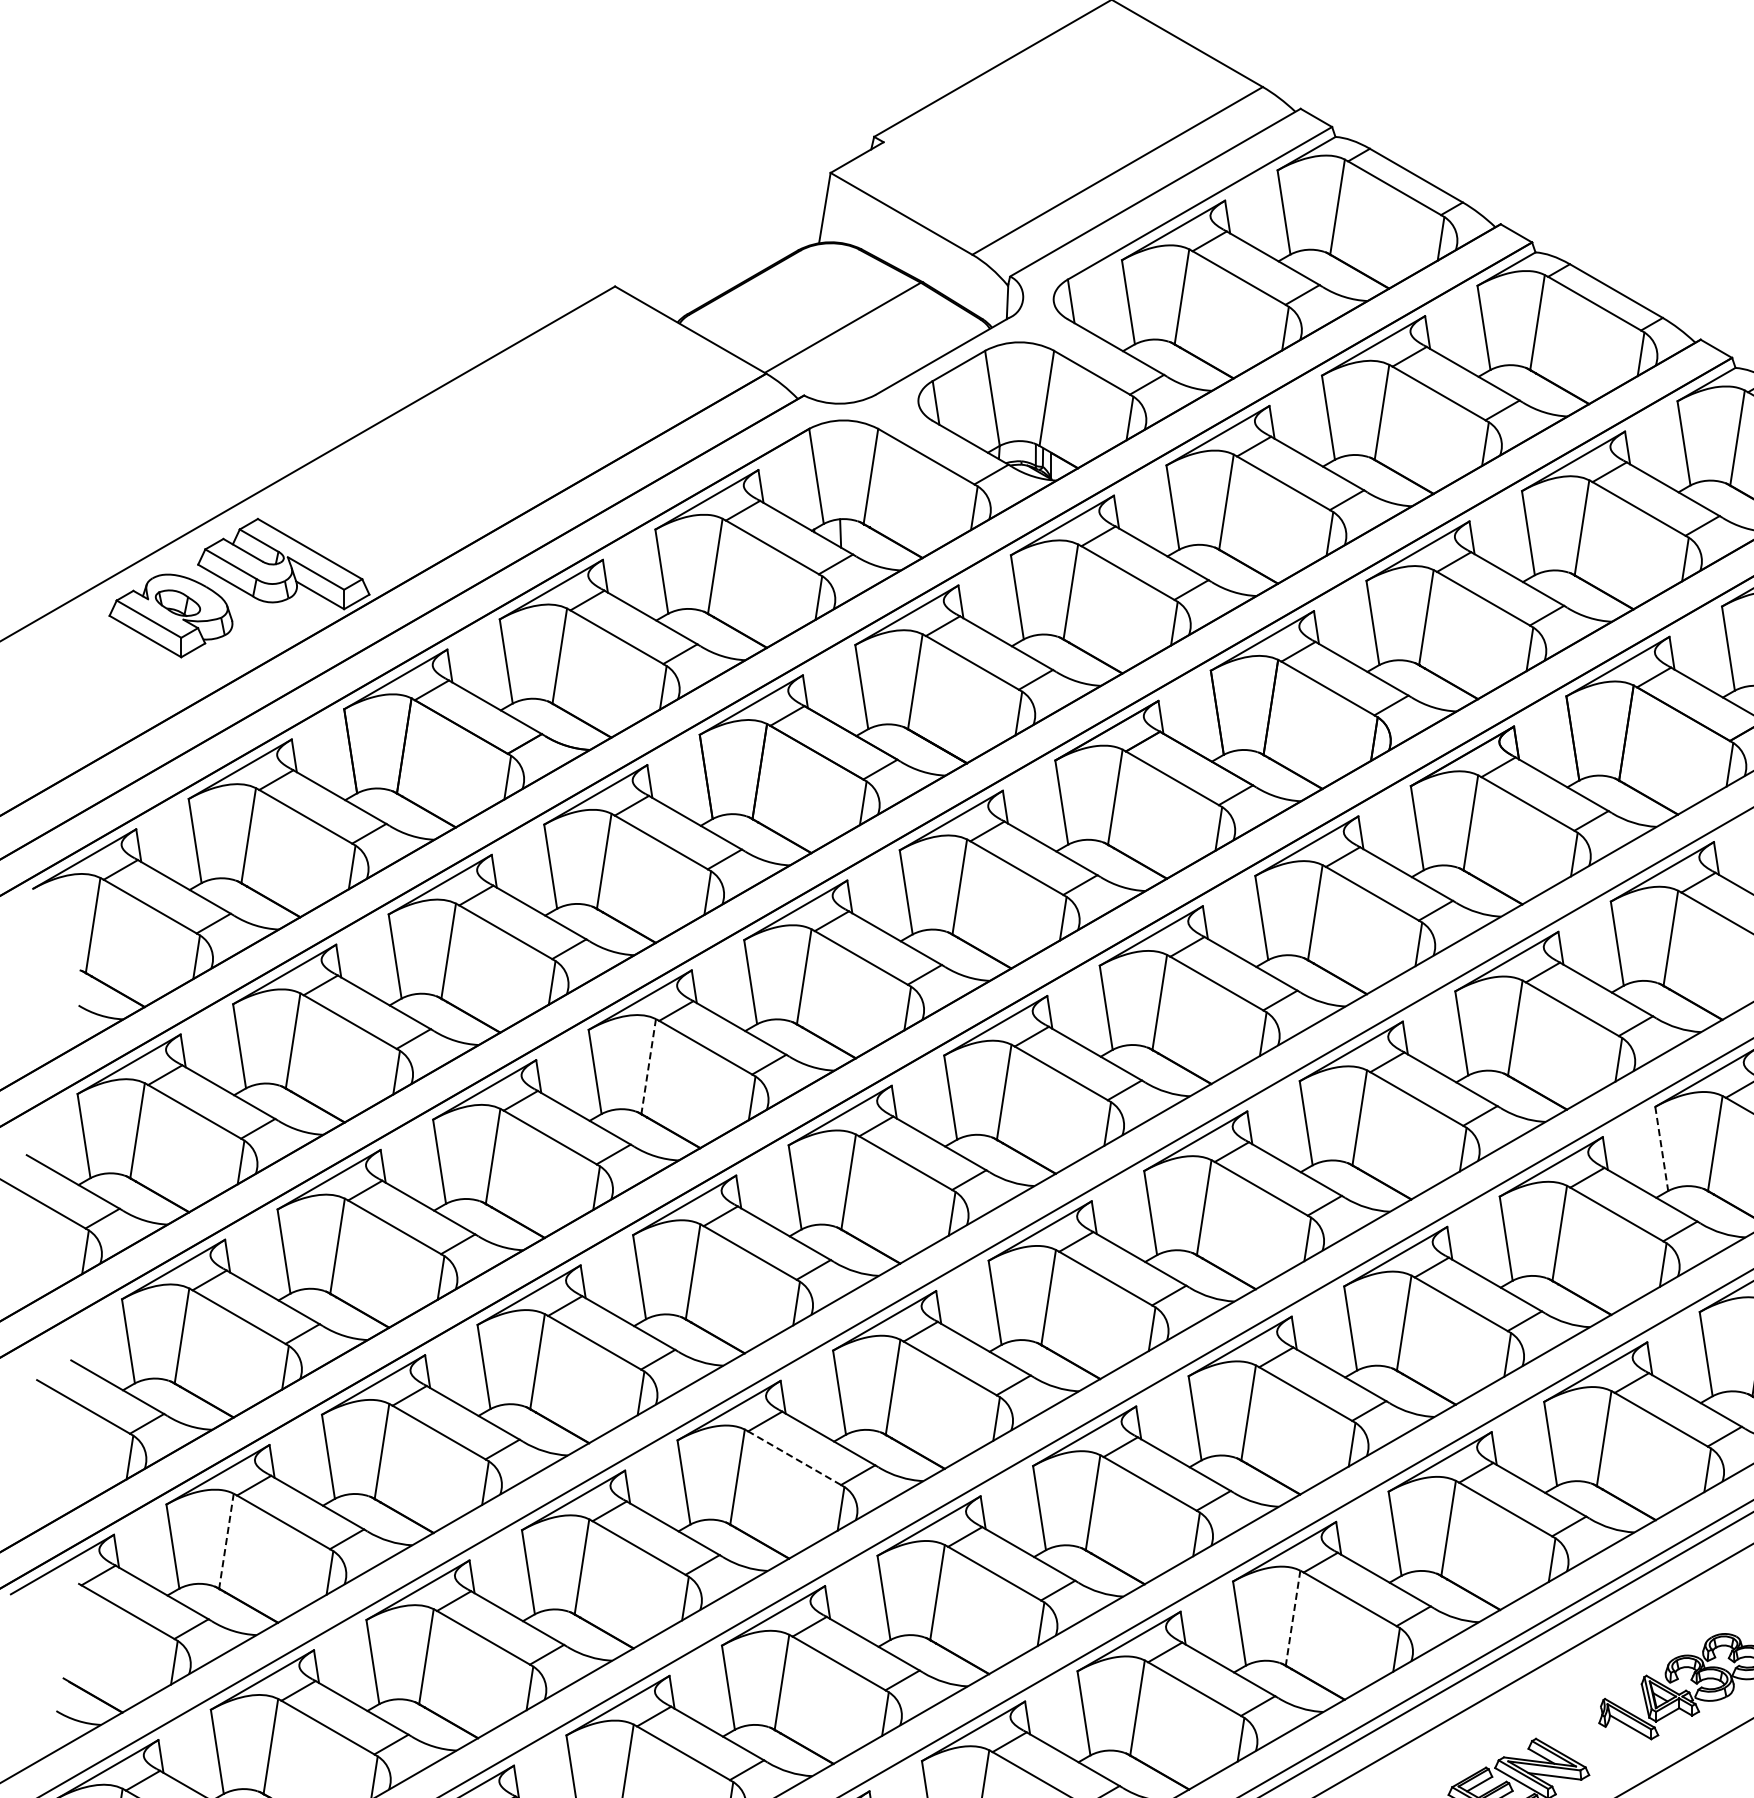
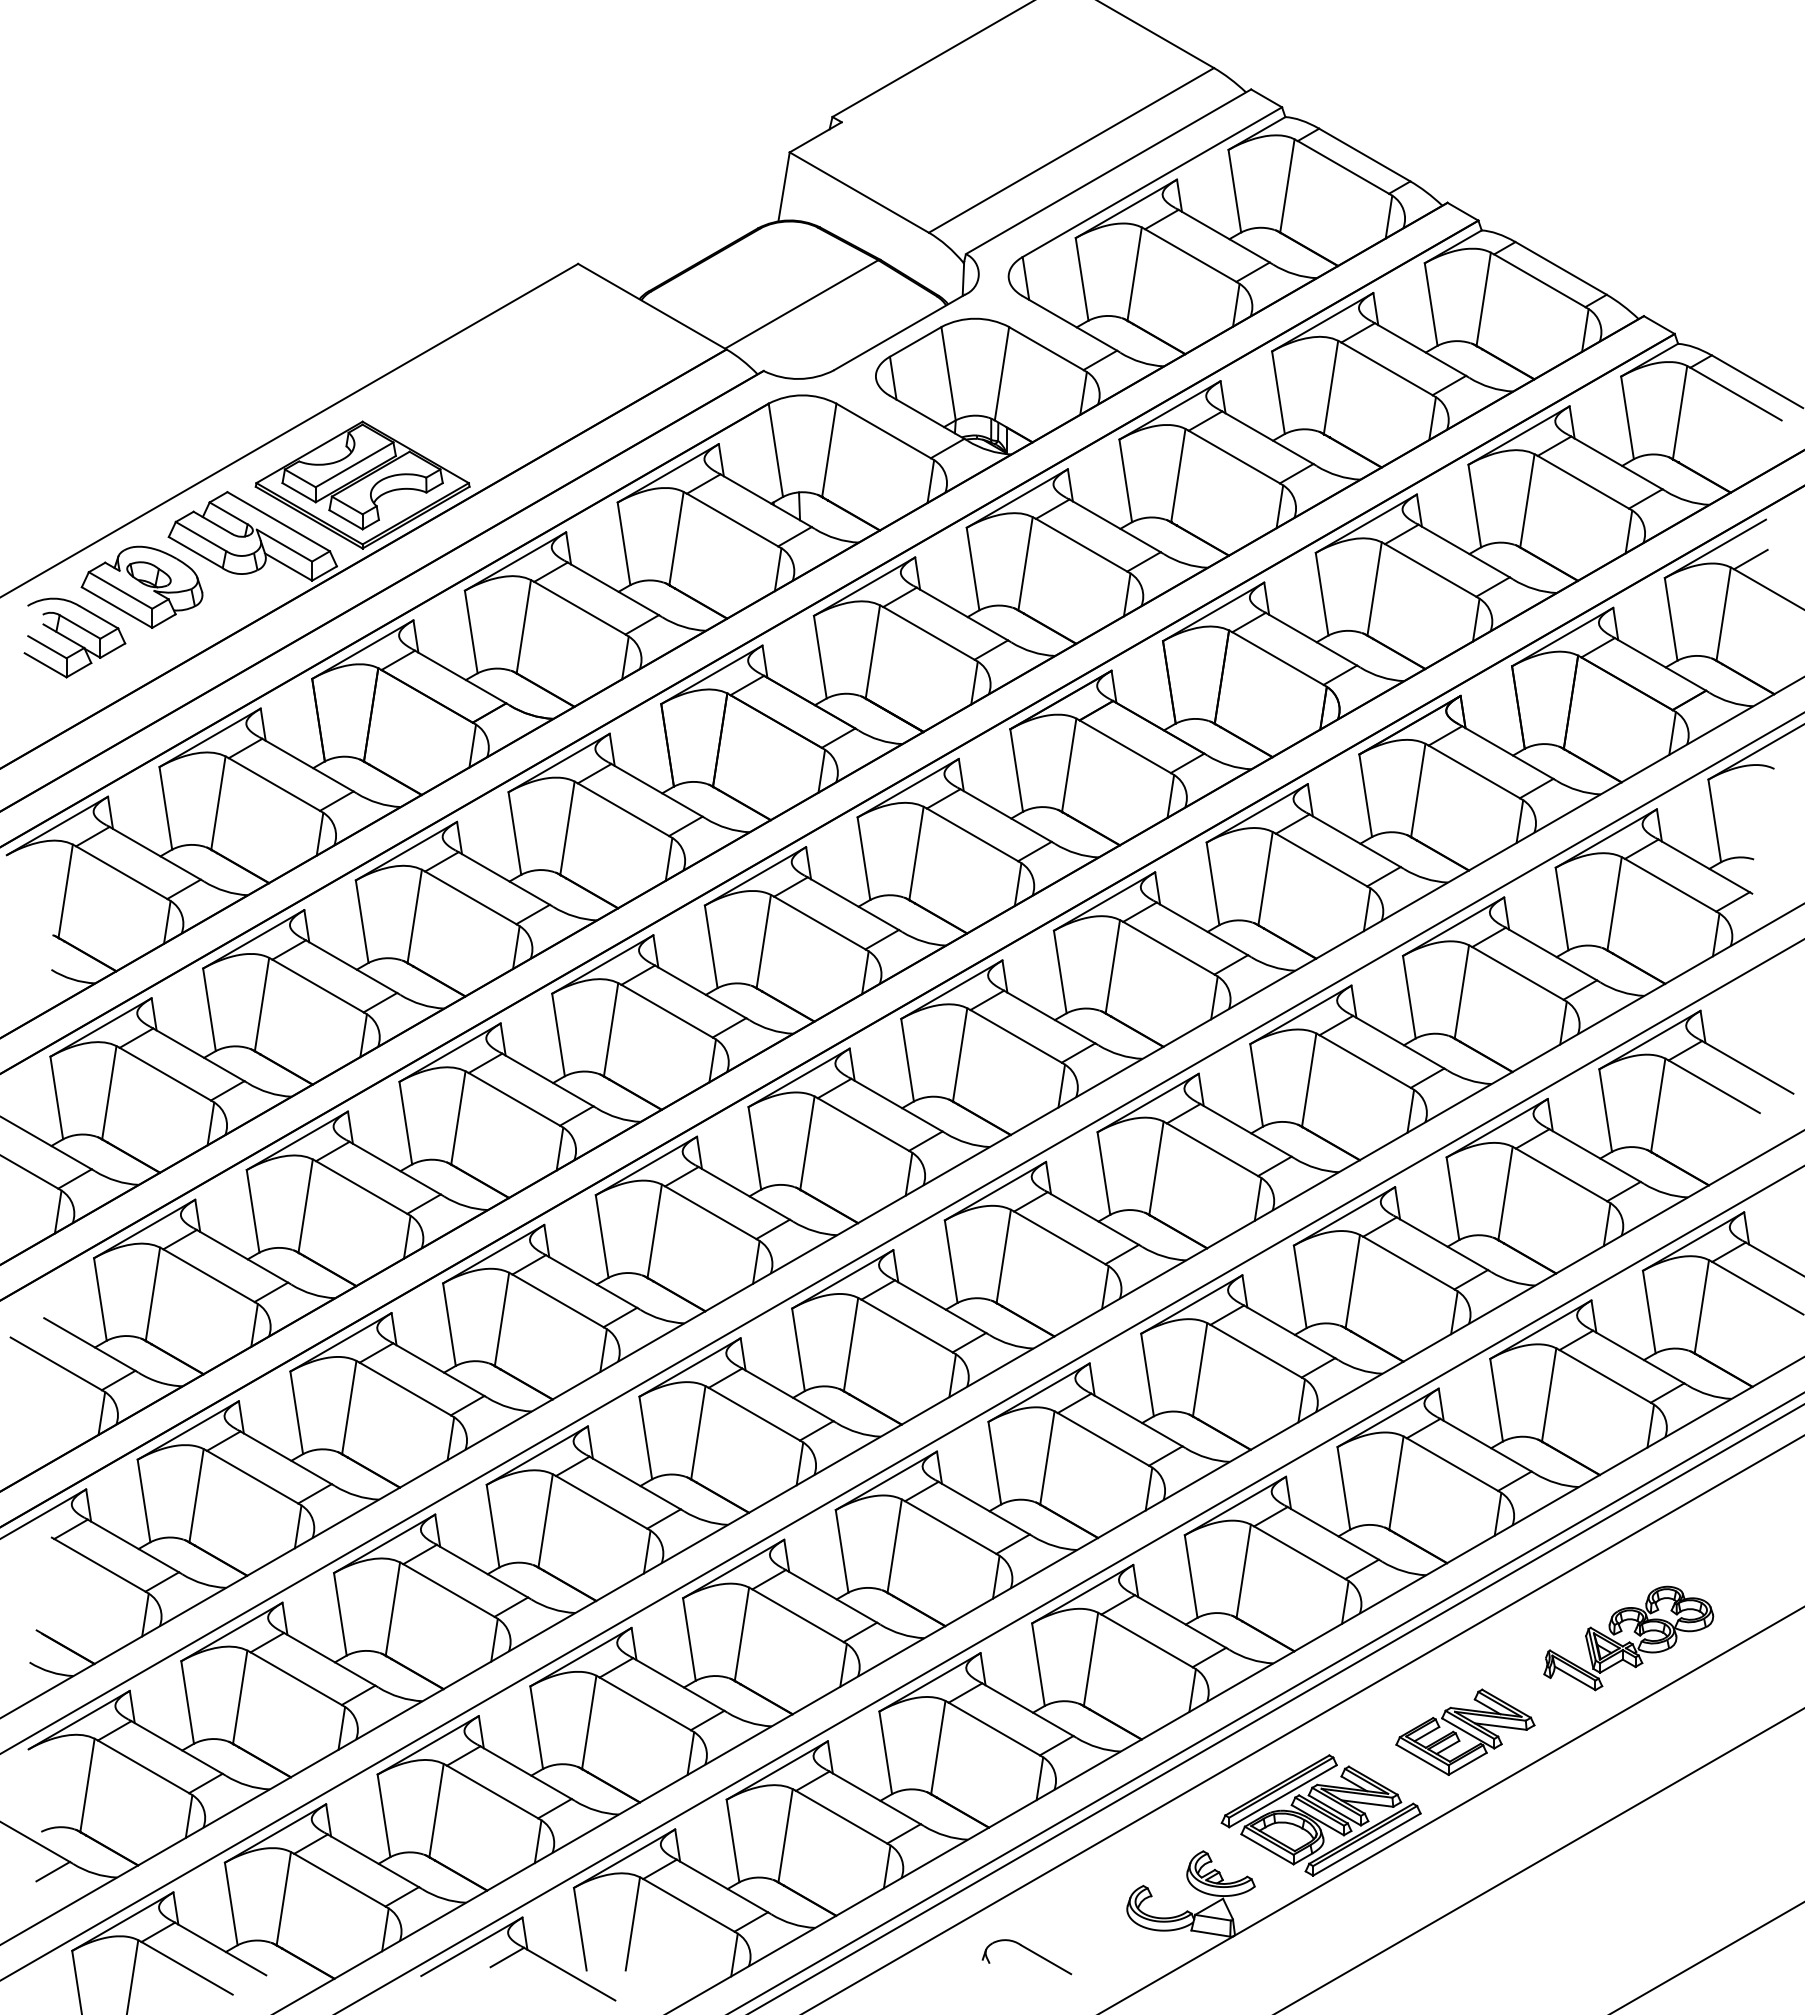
part: (395, 511) -> (362, 484), added
part: (102, 667) -> (74, 637), added
line: (649, 1067) -> (611, 1030), dashed -> solid
line: (1661, 1148) -> (1605, 1110), dashed -> solid
line: (794, 1458) -> (754, 1414), dashed -> solid
line: (226, 1542) -> (196, 1496), dashed -> solid
line: (1292, 1618) -> (1243, 1571), dashed -> solid

